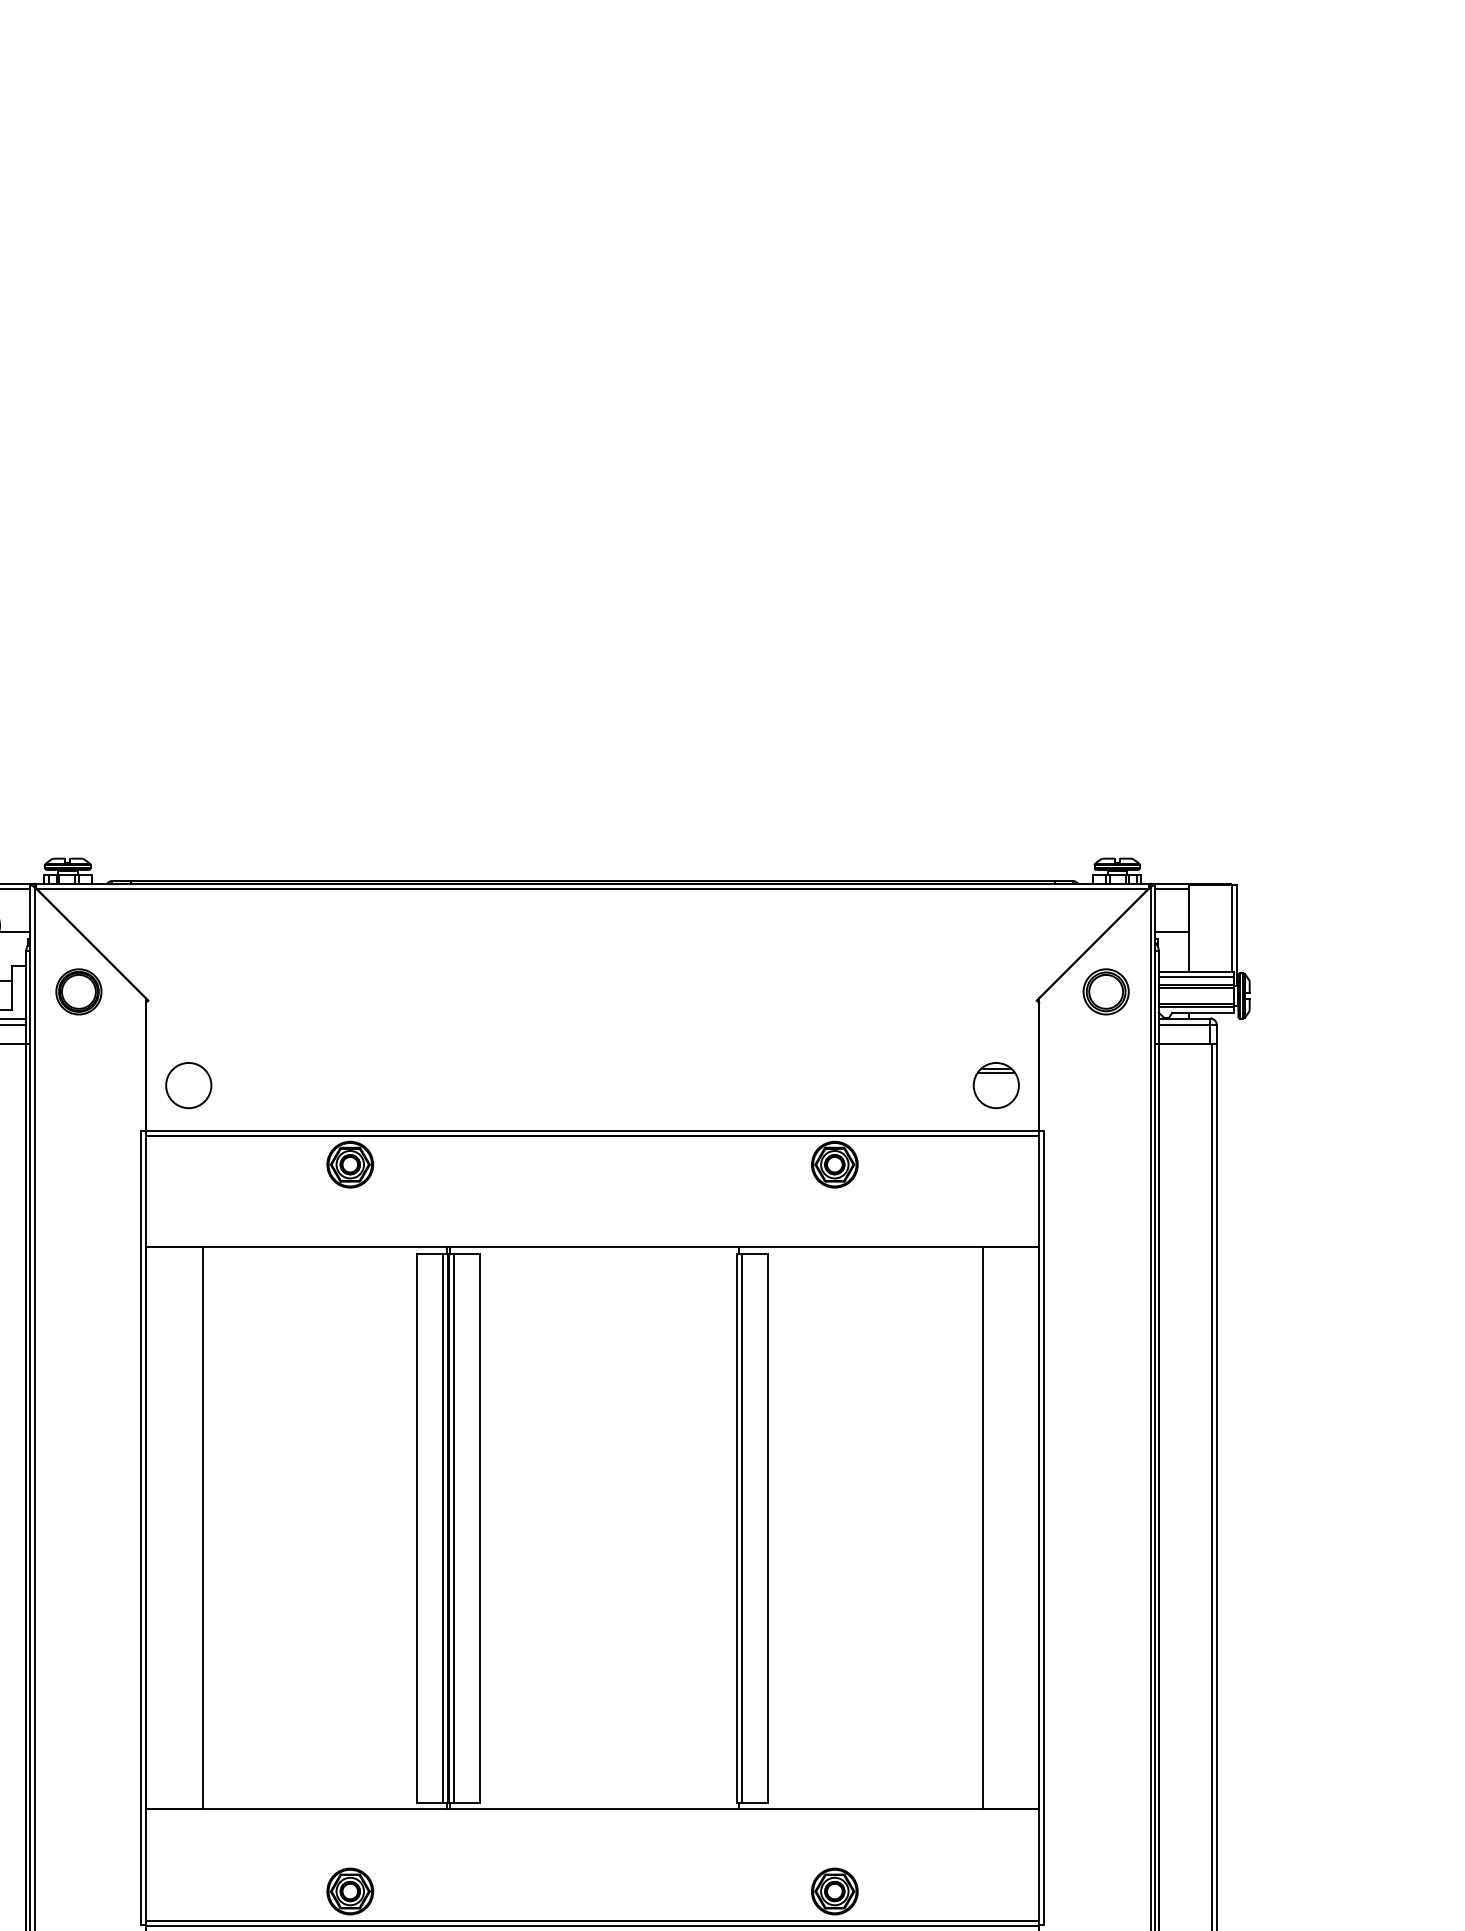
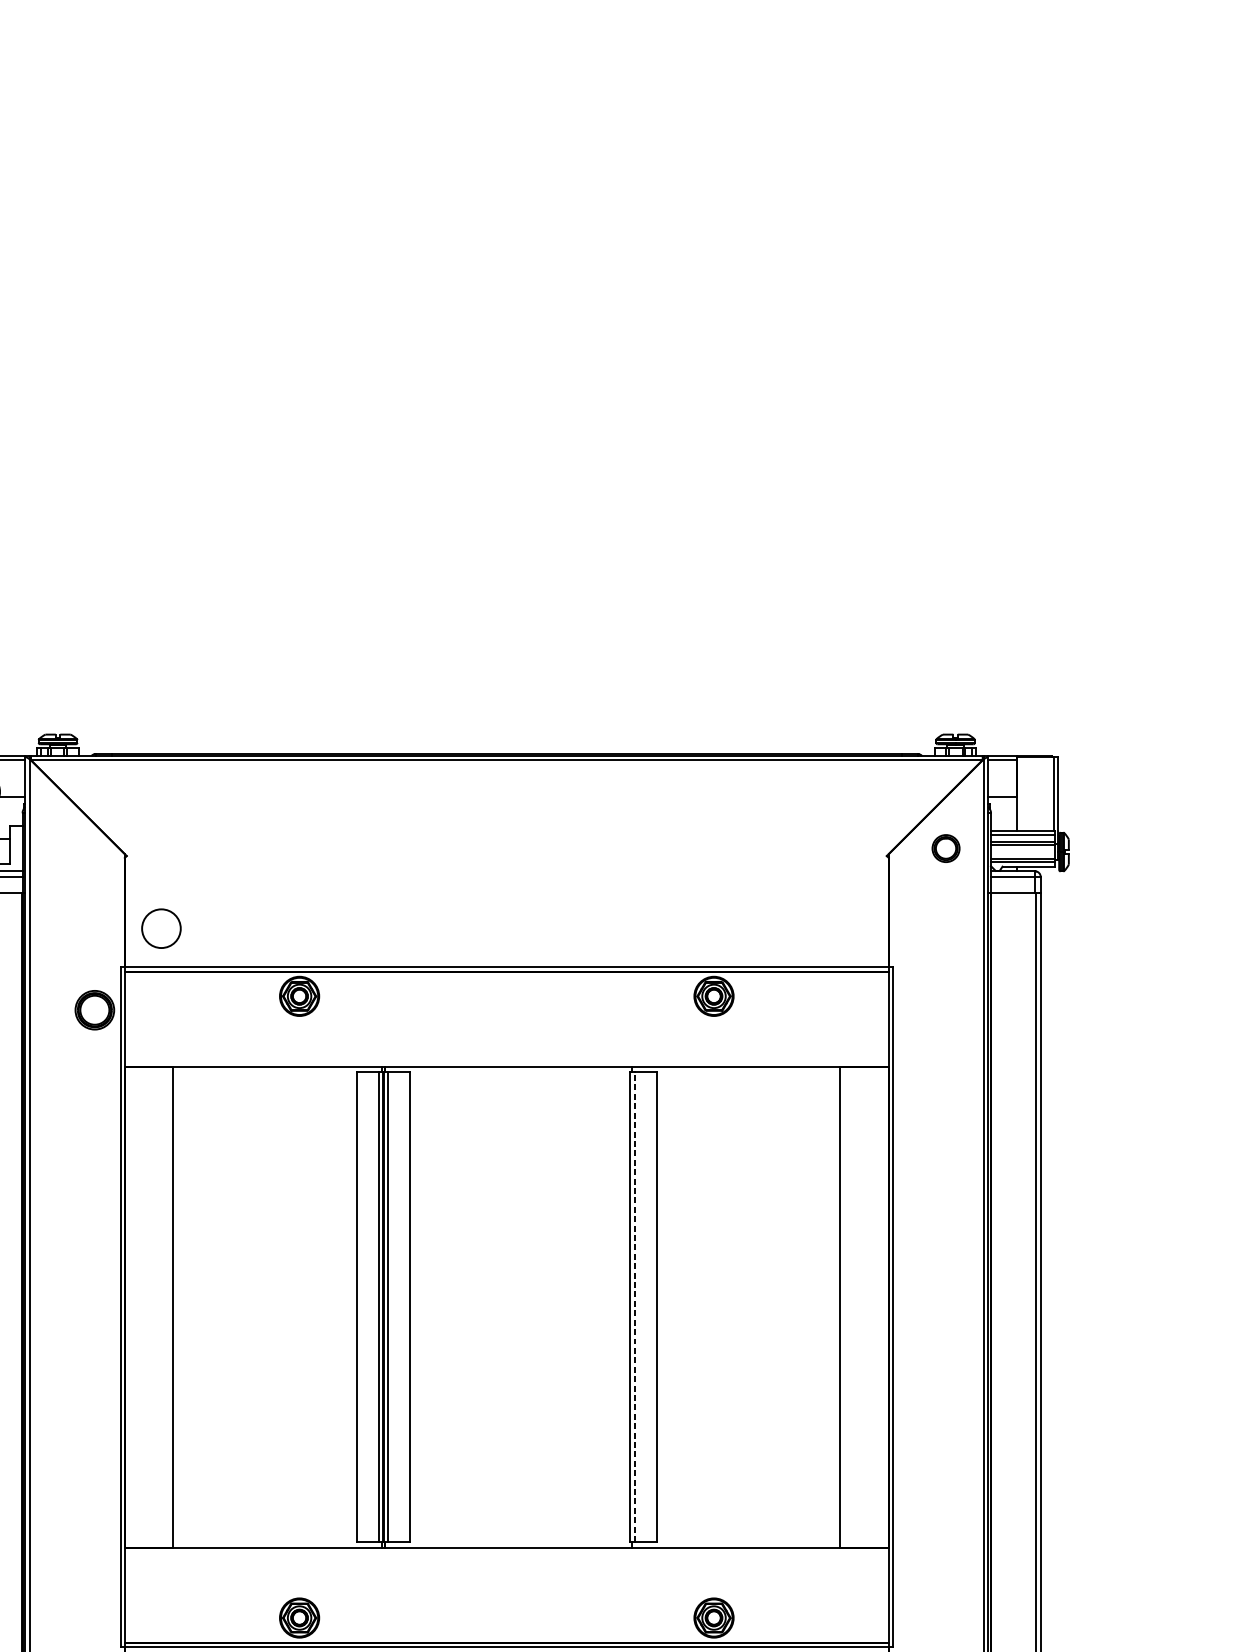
part: (78, 991) -> (94, 1009), moved
part: (1105, 991) -> (945, 848), size x0.7
part: (995, 1085) -> (851, 928), removed
line: (742, 1528) -> (635, 1307), solid -> dashed

